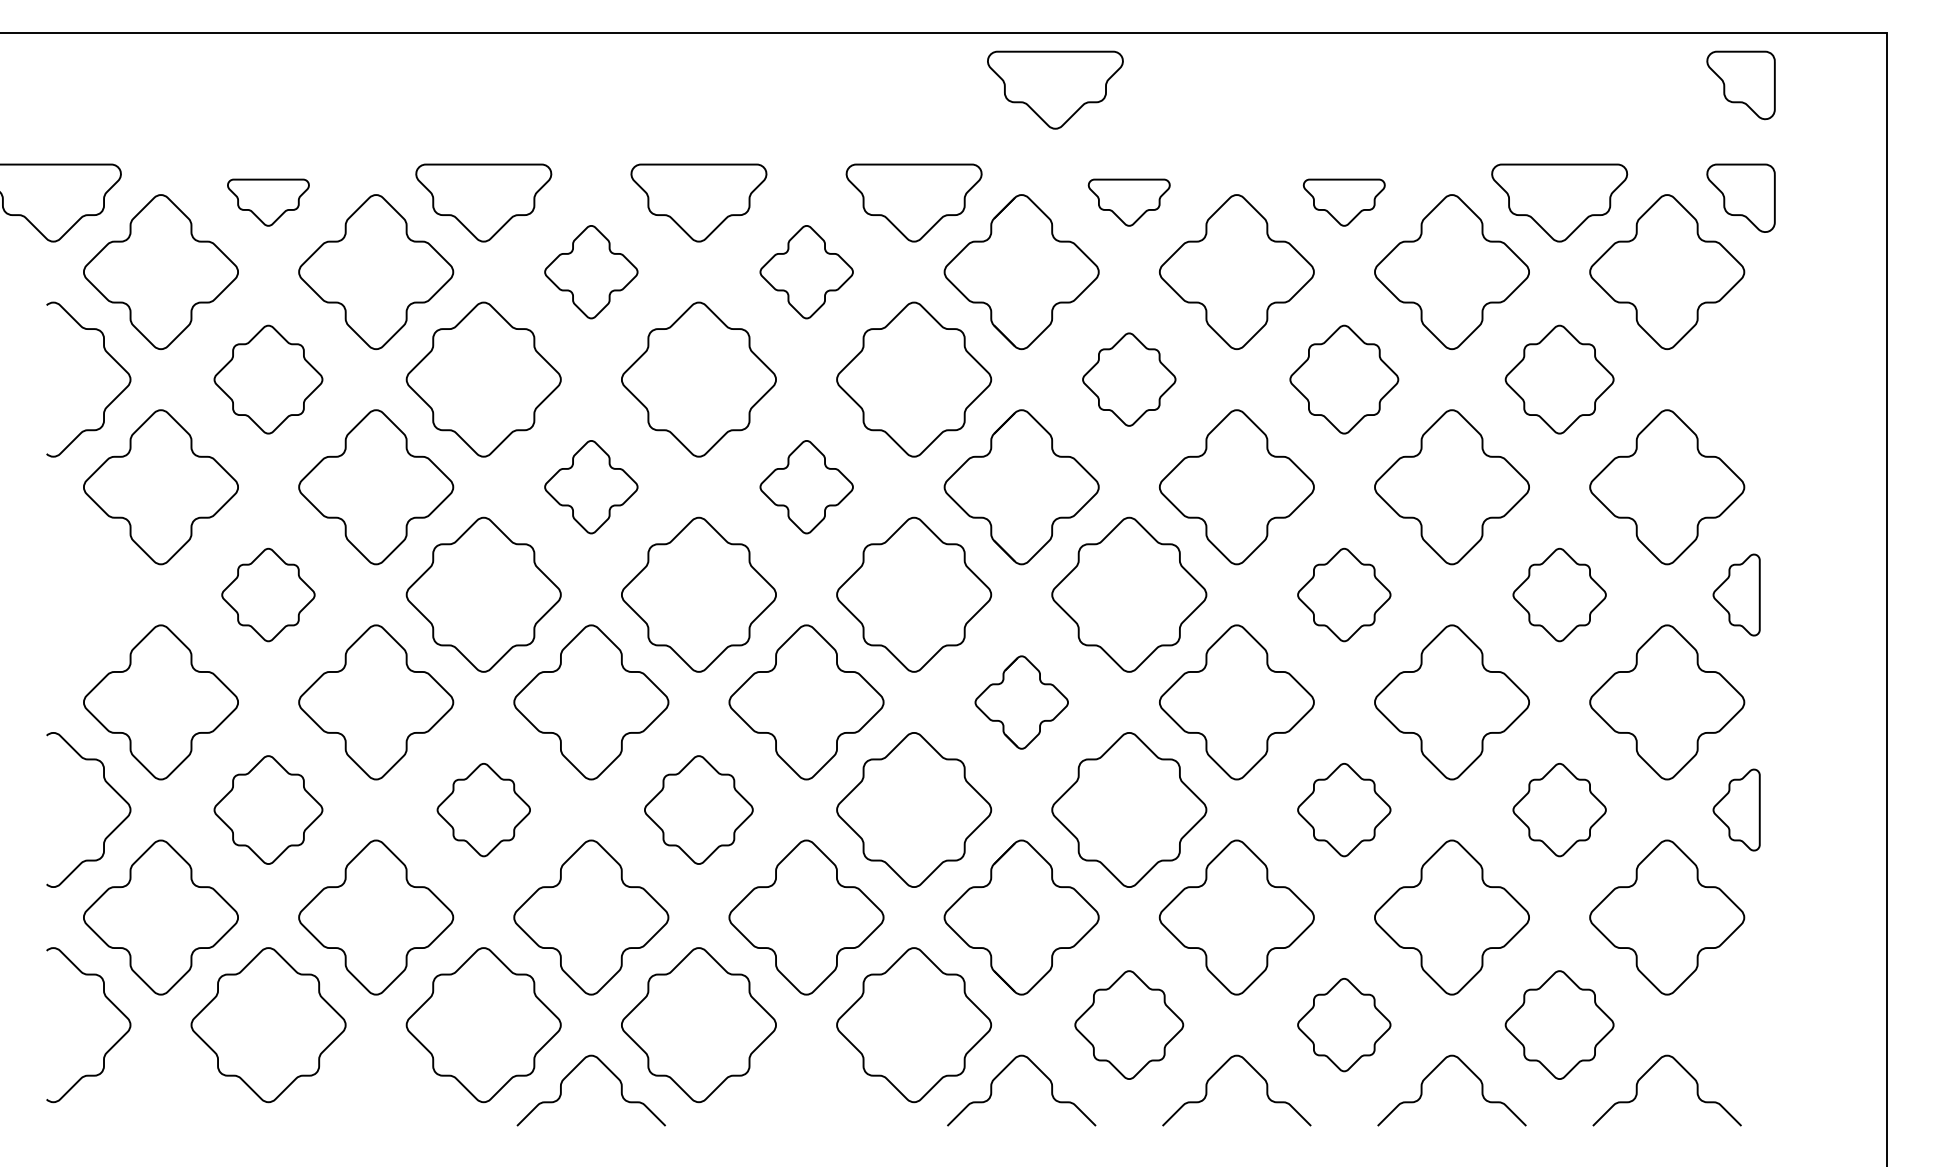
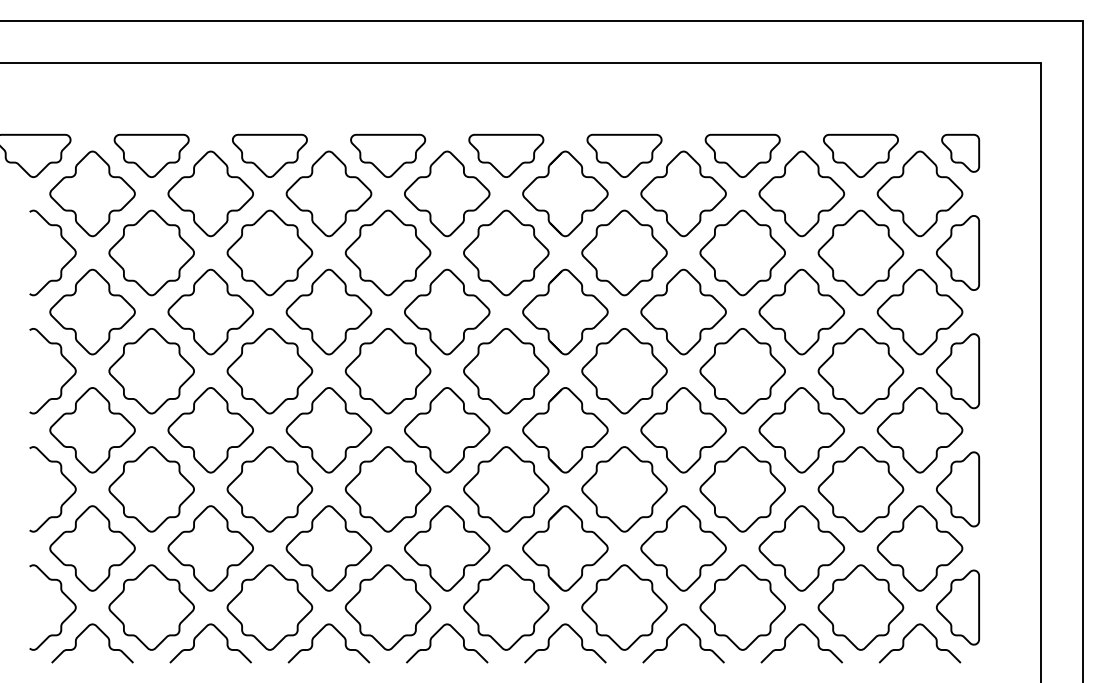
part: (1740, 83) -> (960, 90), removed
part: (1054, 89) -> (583, 93), removed
part: (268, 202) -> (151, 155), size x1.67
part: (1129, 202) -> (624, 155), size x1.67
part: (1344, 202) -> (742, 155), size x1.67
part: (590, 271) -> (328, 193), size x1.67
part: (807, 271) -> (447, 193), size x1.67
part: (268, 378) -> (151, 252), size x1.43
part: (1129, 378) -> (624, 252), size x1.67
part: (1344, 378) -> (742, 252), size x1.43
part: (1558, 378) -> (860, 252), size x1.43
part: (1735, 378) -> (957, 252), added
part: (590, 486) -> (328, 311), size x1.67
part: (807, 486) -> (447, 311), size x1.67
curve: (109, 573) -> (64, 359), added
part: (268, 595) -> (151, 371), size x1.67
part: (1344, 595) -> (742, 371), size x1.67
part: (1558, 595) -> (860, 371), size x1.67
part: (1737, 595) -> (958, 371), size x1.67
part: (1021, 702) -> (565, 430), size x1.67
part: (268, 810) -> (151, 489), size x1.43
part: (483, 810) -> (269, 489), size x1.67
part: (697, 810) -> (387, 489), size x1.43
part: (1344, 810) -> (742, 489), size x1.67
part: (1558, 810) -> (860, 489), size x1.67
part: (1737, 810) -> (958, 489), size x1.67
part: (1129, 1024) -> (624, 607), size x1.43
part: (1344, 1024) -> (742, 607), size x1.67
part: (1558, 1024) -> (860, 607), size x1.43
part: (1735, 1024) -> (957, 607), added
curve: (142, 1072) -> (82, 633), added
curve: (357, 1072) -> (200, 633), added
curve: (788, 1072) -> (437, 633), added

